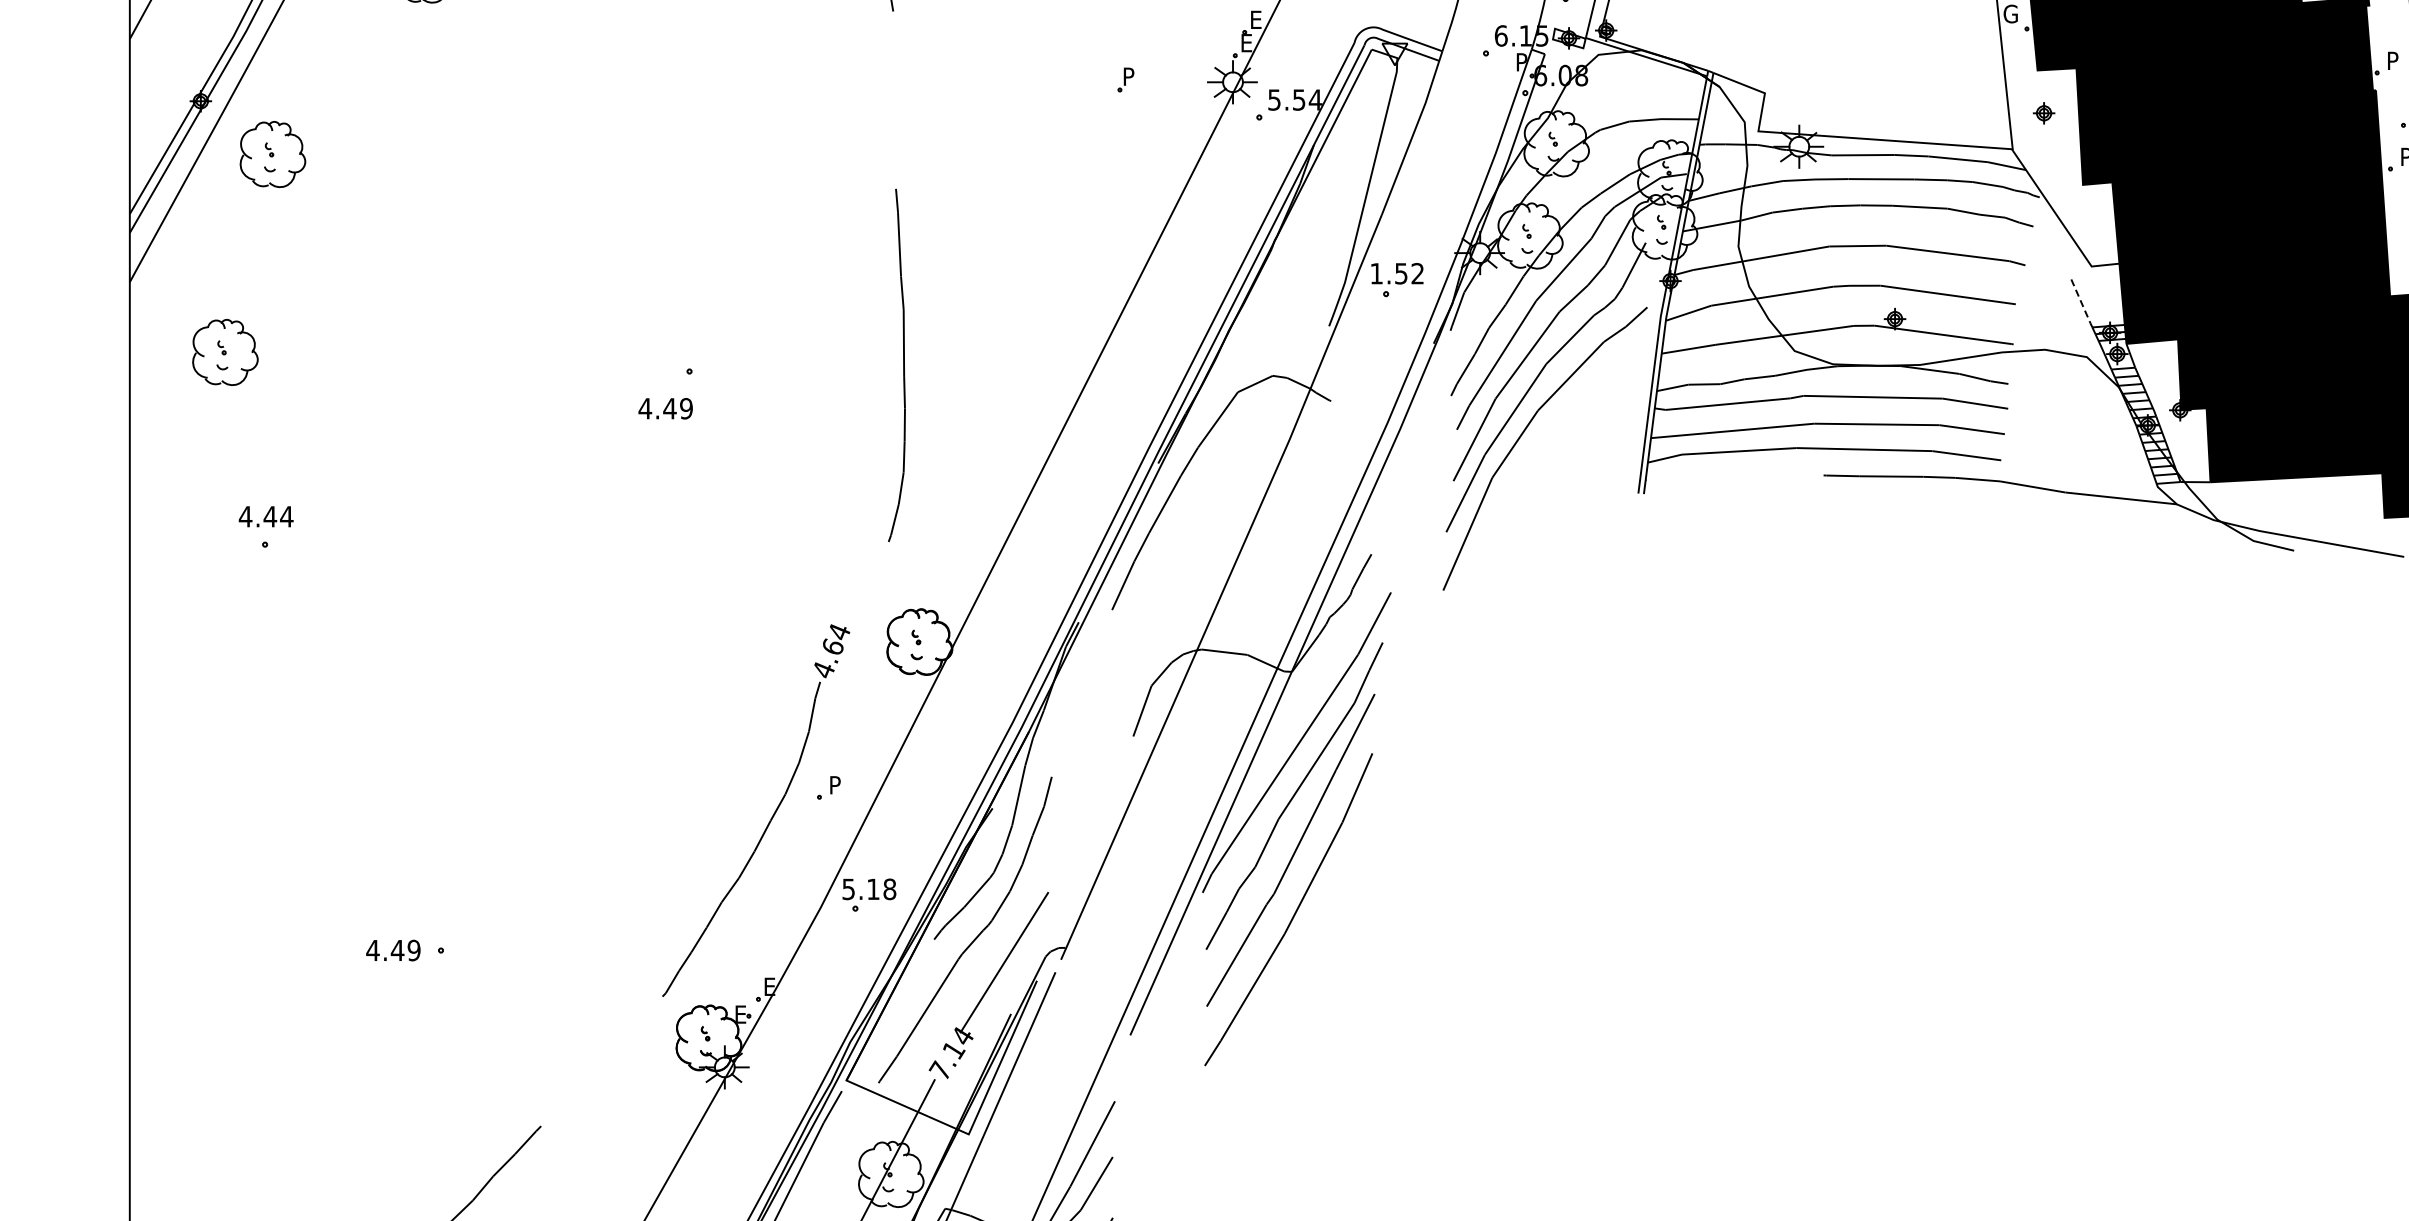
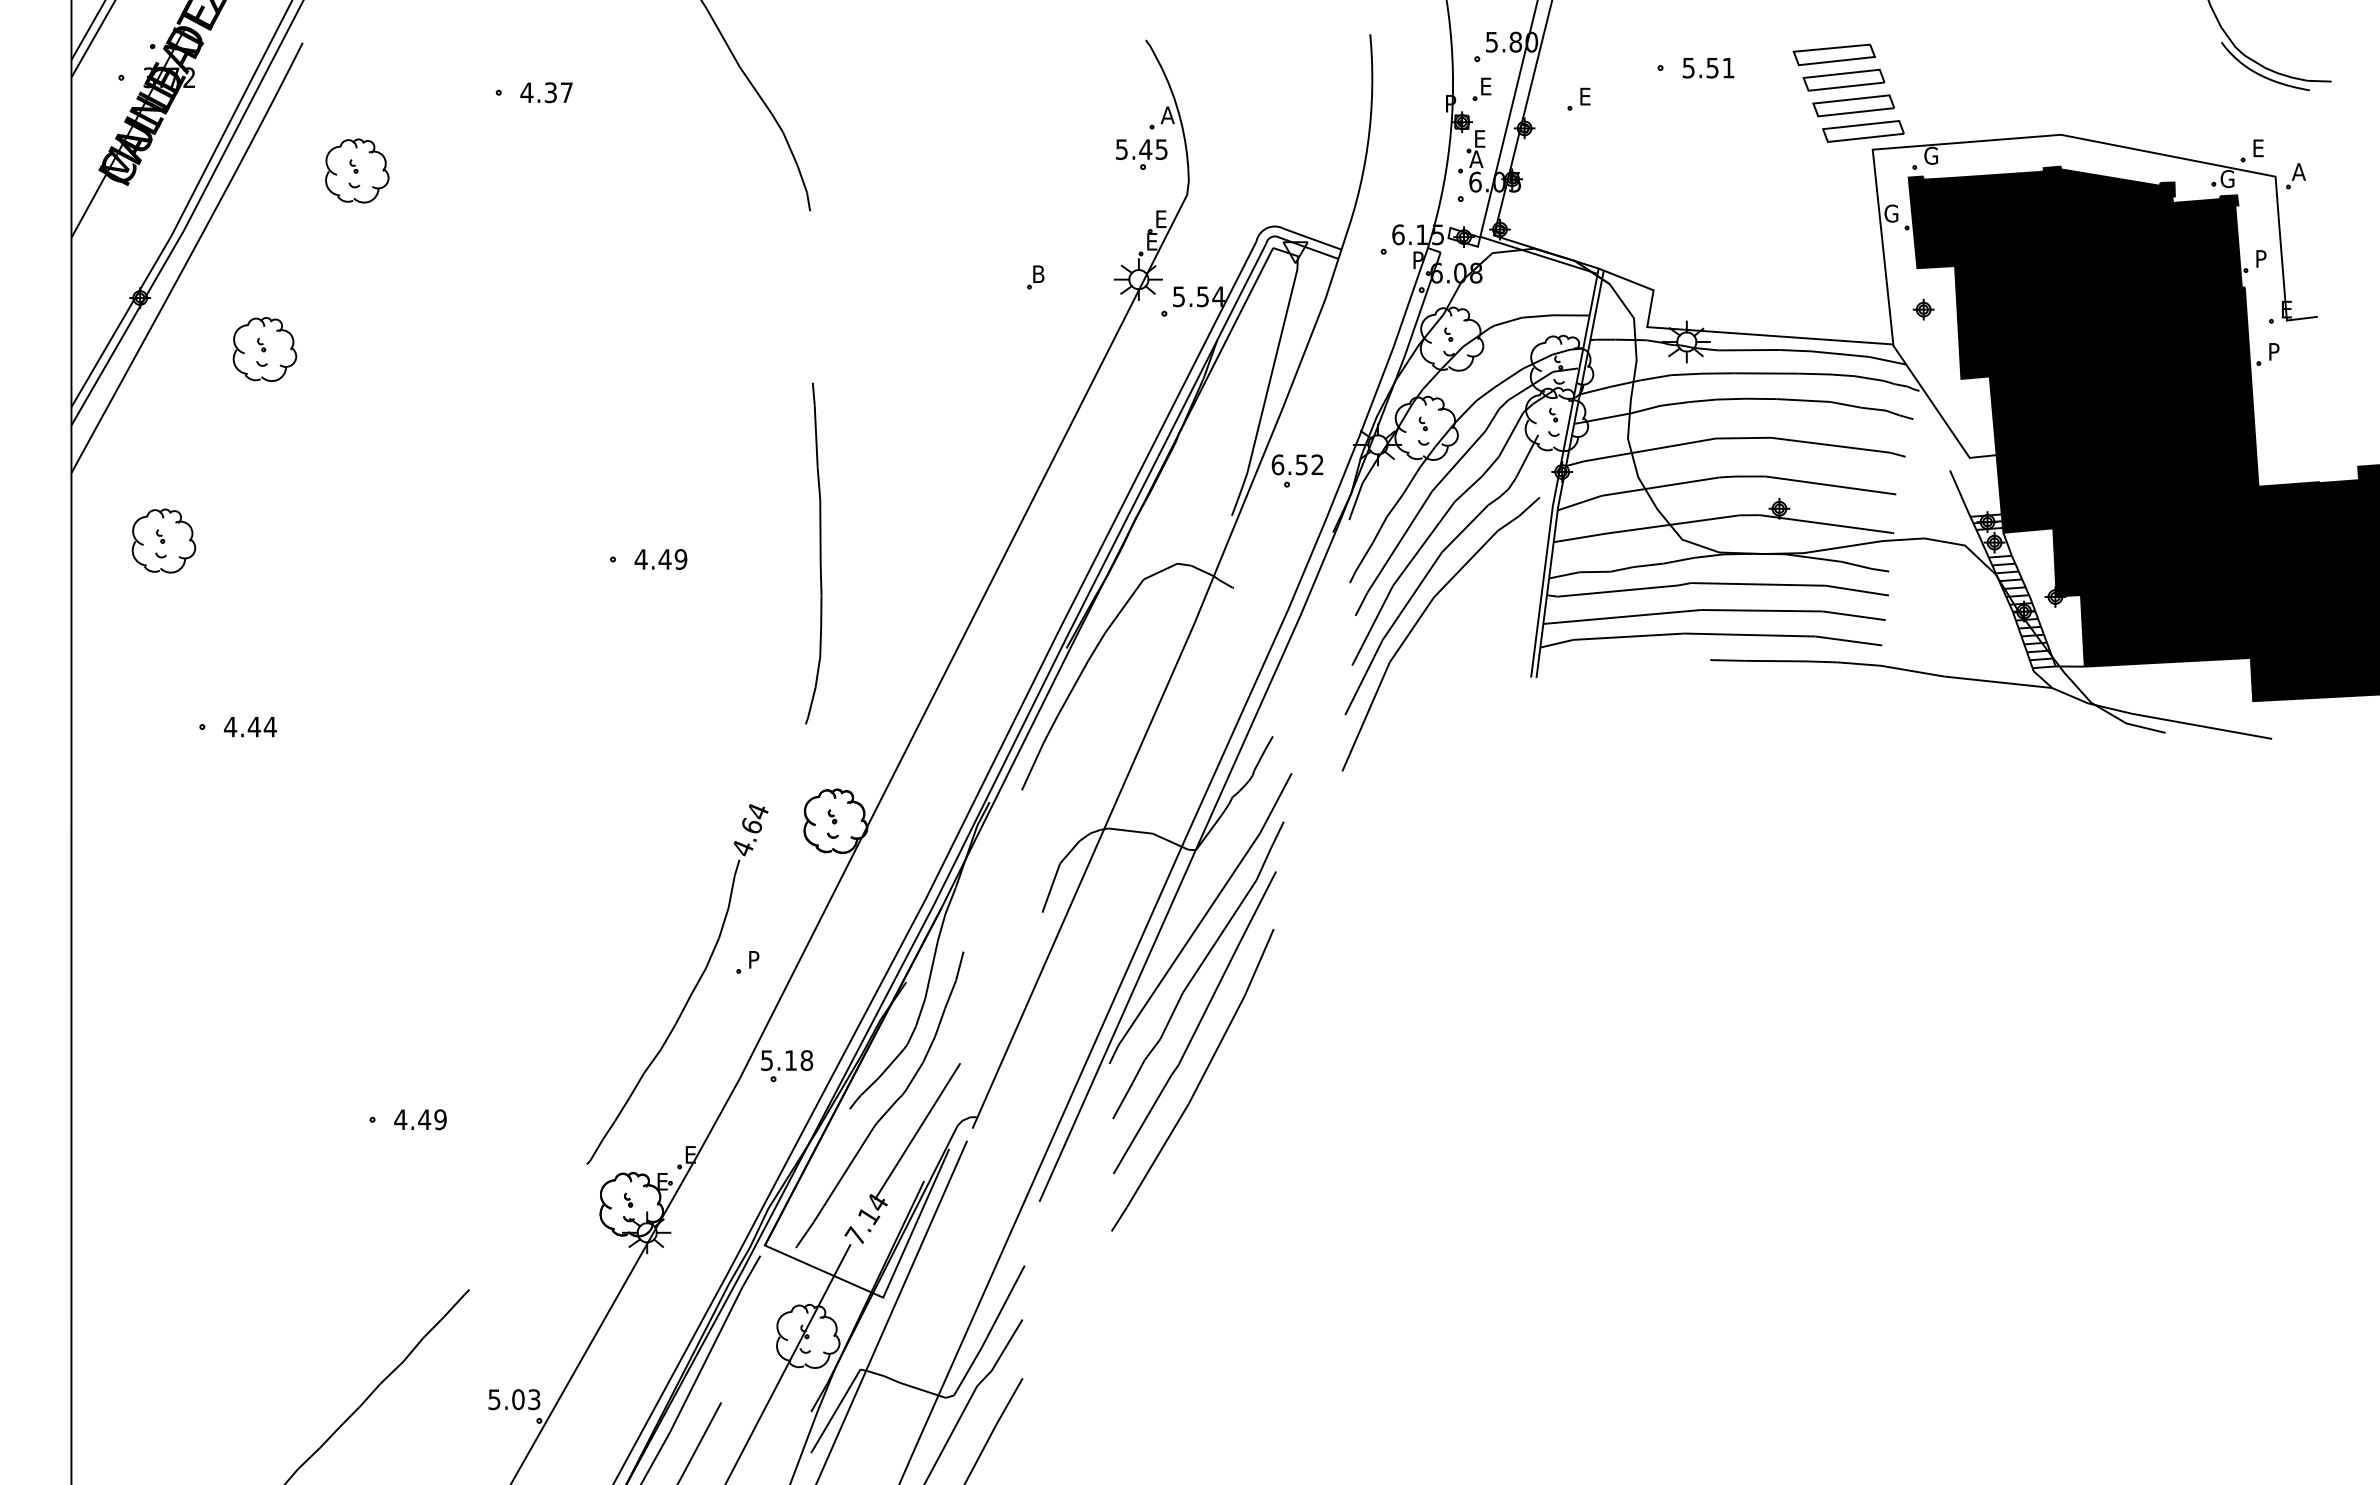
text: (1130, 75) -> (1039, 273), P -> B
part: (272, 154) -> (264, 349), moved
text: (1376, 273) -> (1277, 464), 1.52 -> 6.52
line: (2082, 304) -> (1960, 494), dashed -> solid
text: (665, 408) -> (660, 559), moved
text: (266, 517) -> (250, 727), moved
text: (393, 950) -> (420, 1119), moved

